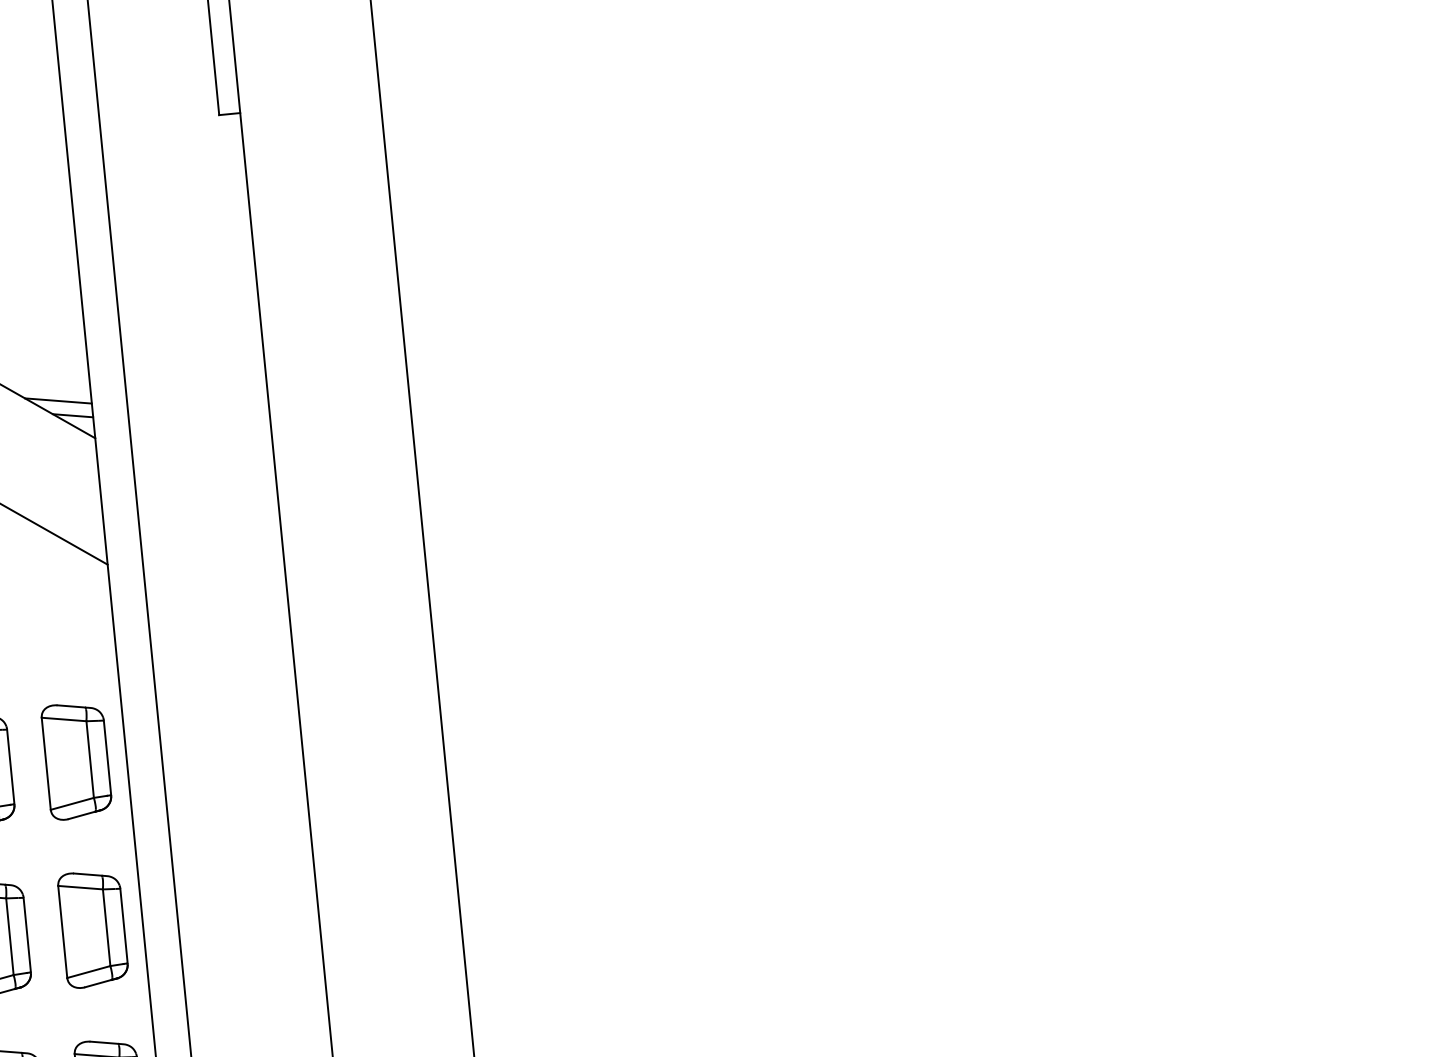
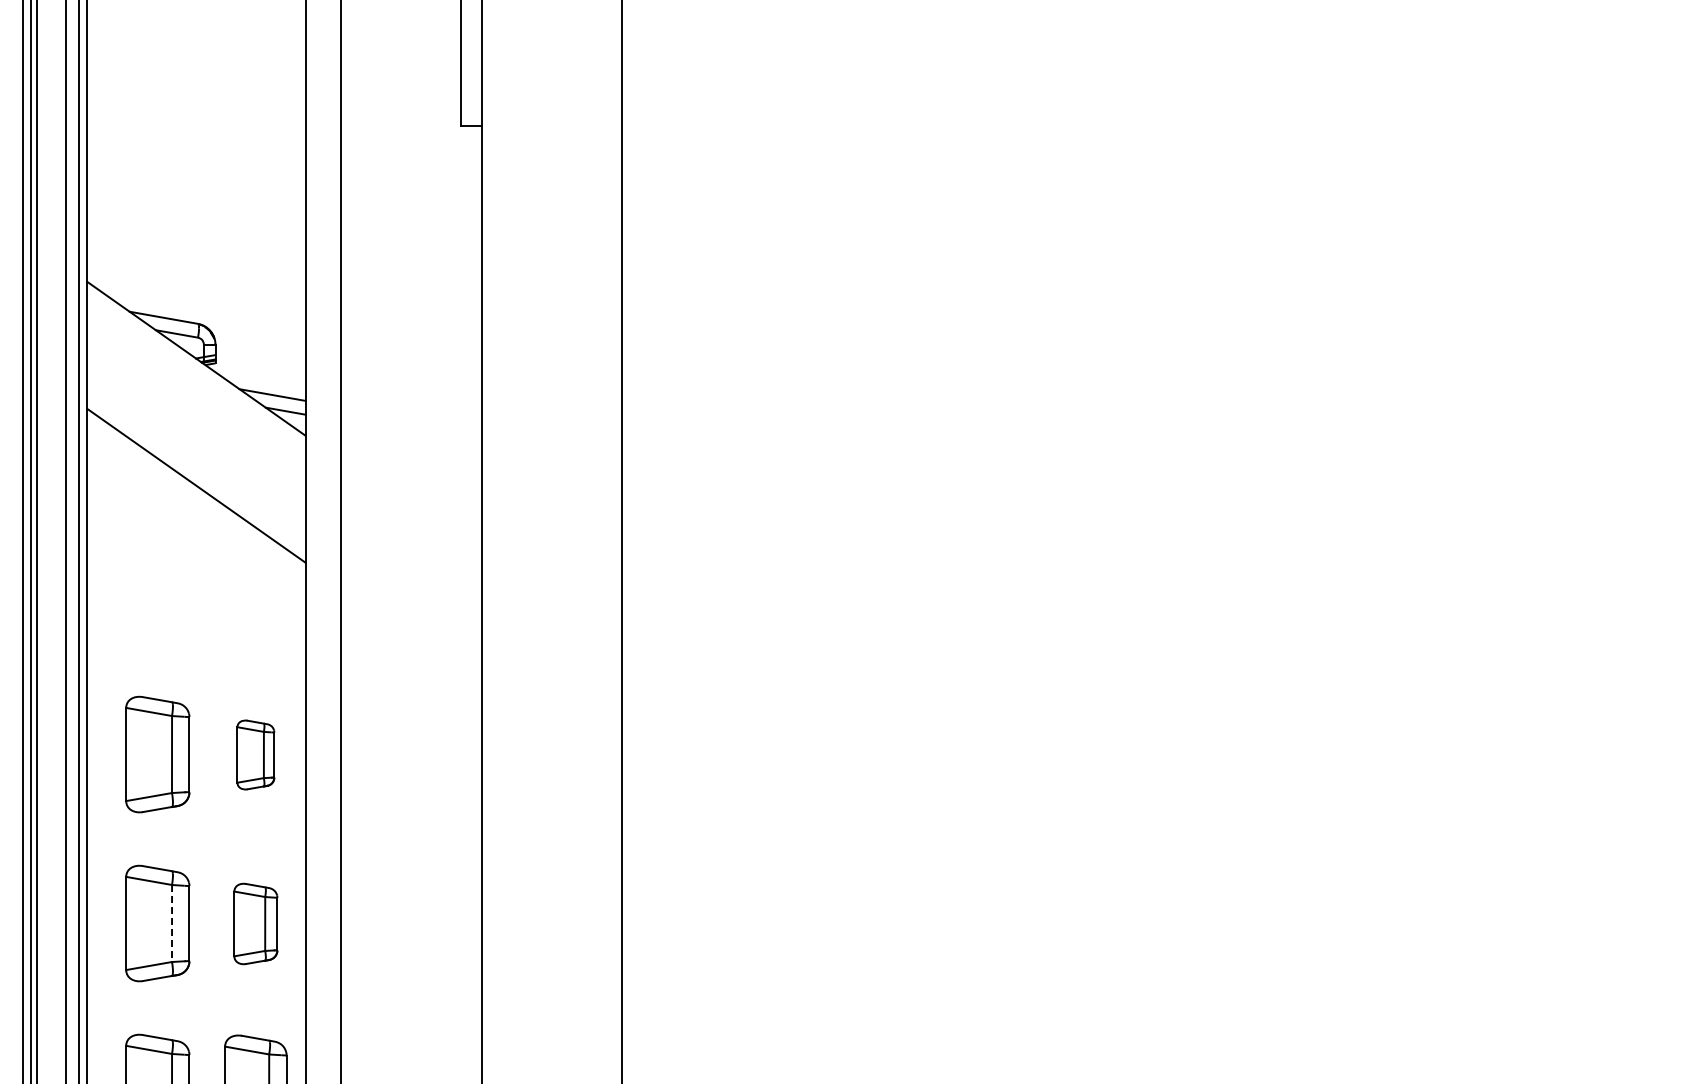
part: (76, 760) -> (255, 754), size x0.6
part: (92, 928) -> (255, 923), size x0.7
line: (10, 936) -> (172, 923), solid -> dashed

